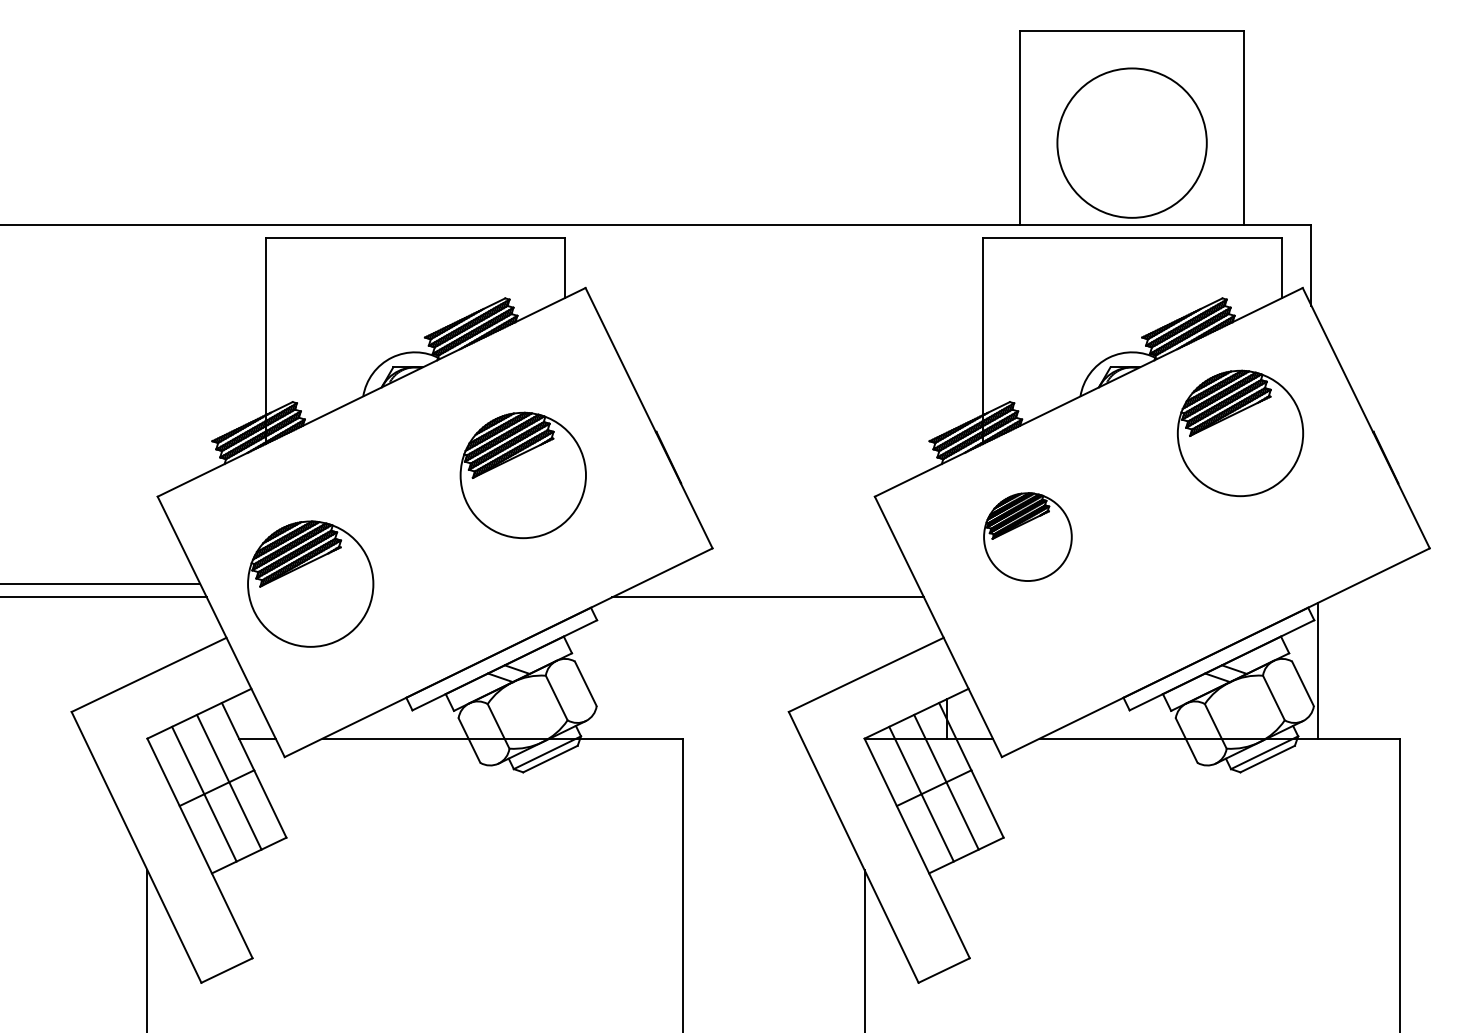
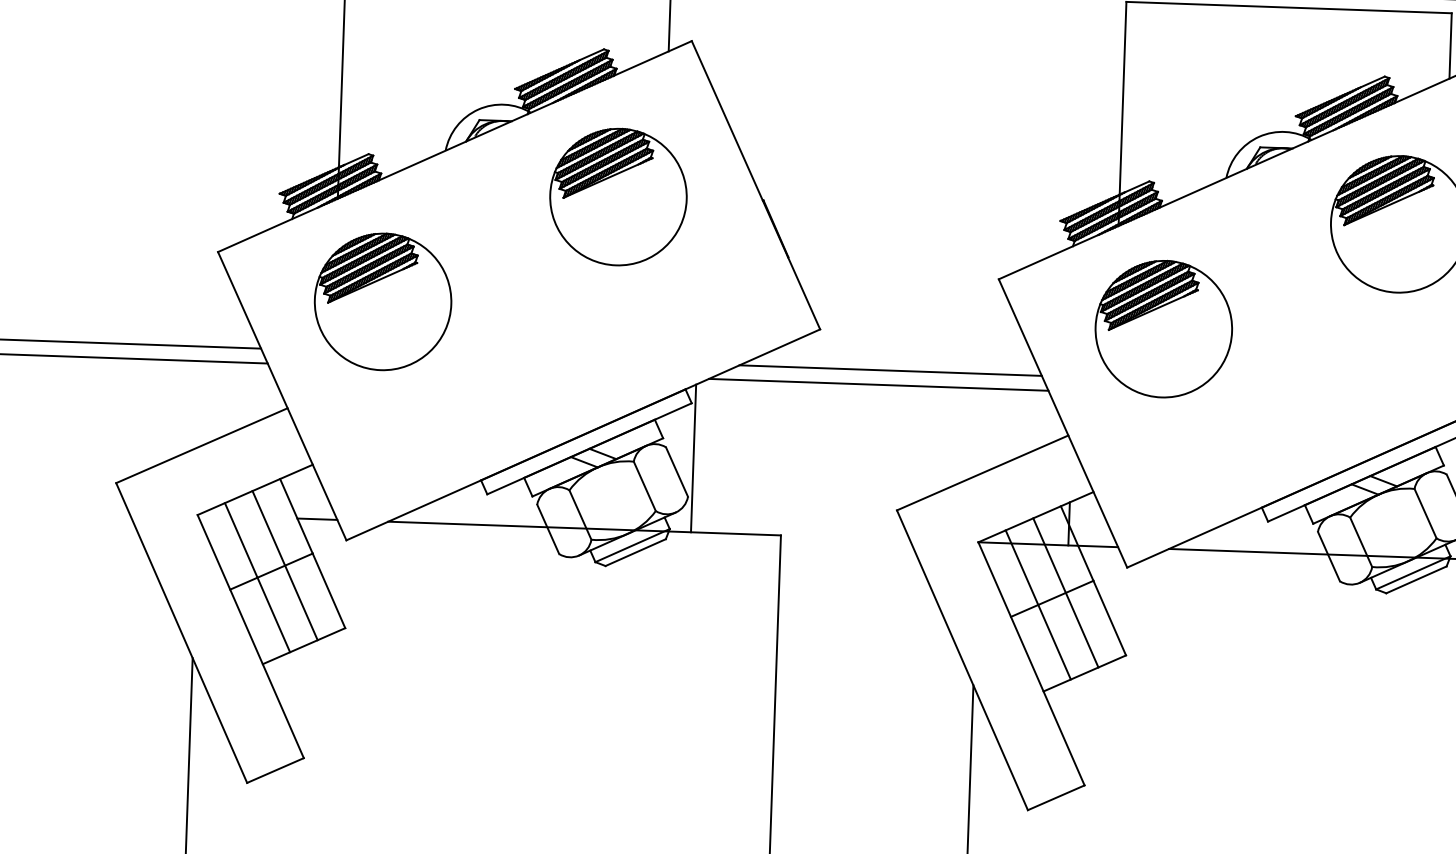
part: (522, 475) -> (617, 197), moved
part: (1027, 536) -> (1163, 328), size x1.43
part: (310, 583) -> (382, 301), moved
line: (778, 583) -> (890, 370), added
line: (600, 670) -> (693, 458), added

